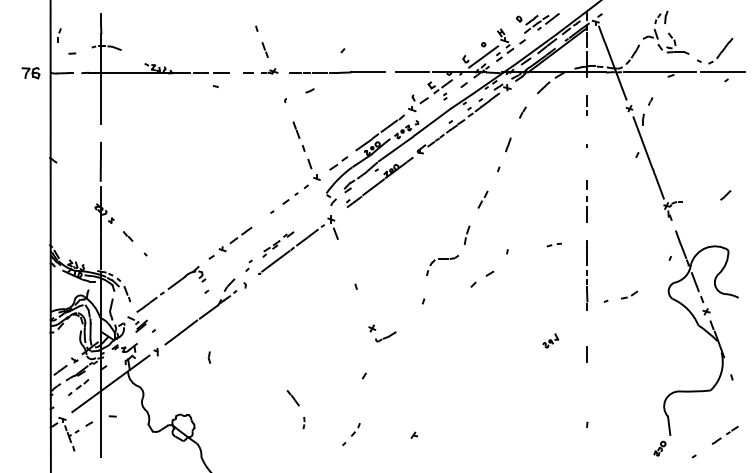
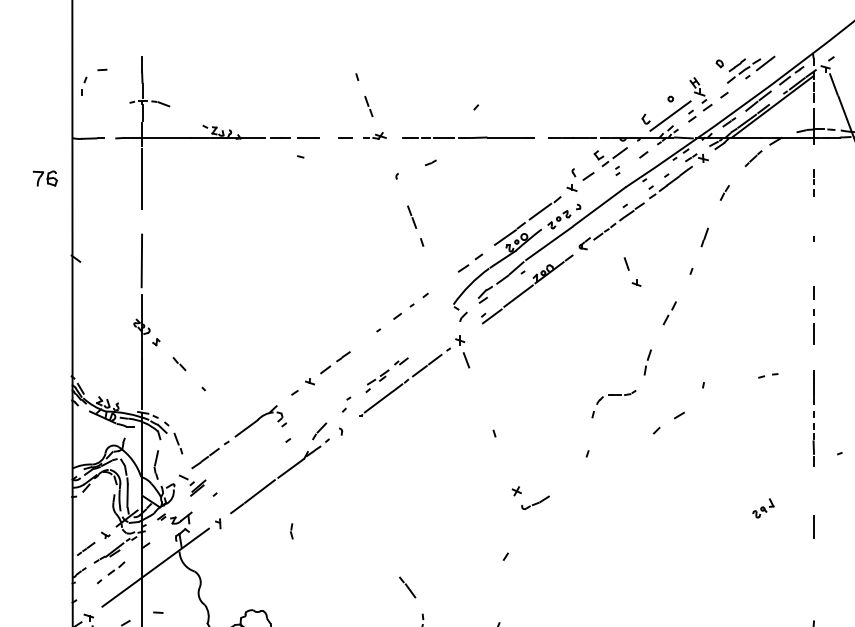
line: (72, 53) -> (102, 69), moved
part: (30, 73) -> (44, 178), moved
part: (313, 169) -> (631, 271), moved

